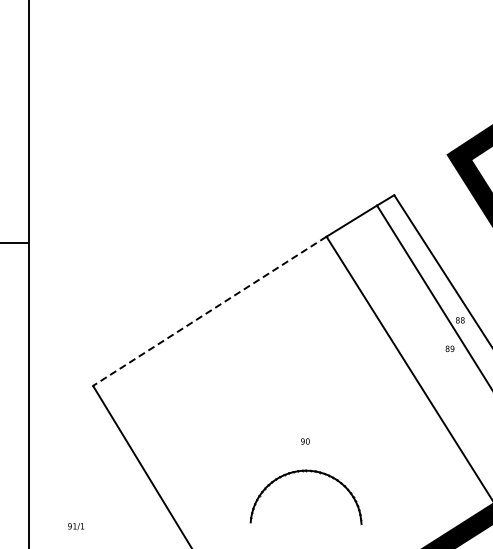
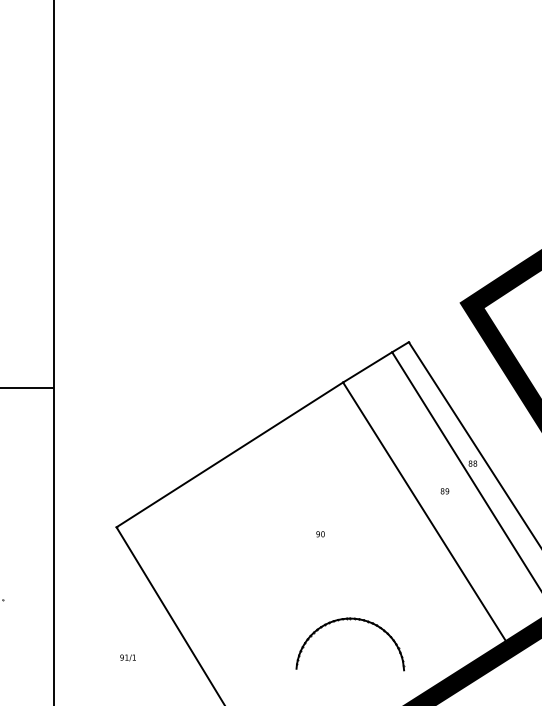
line: (209, 311) -> (229, 455), dashed -> solid
text: (449, 349) -> (444, 491), moved
text: (305, 441) -> (320, 534), moved
part: (306, 472) -> (350, 620), moved
text: (75, 526) -> (127, 657), moved

